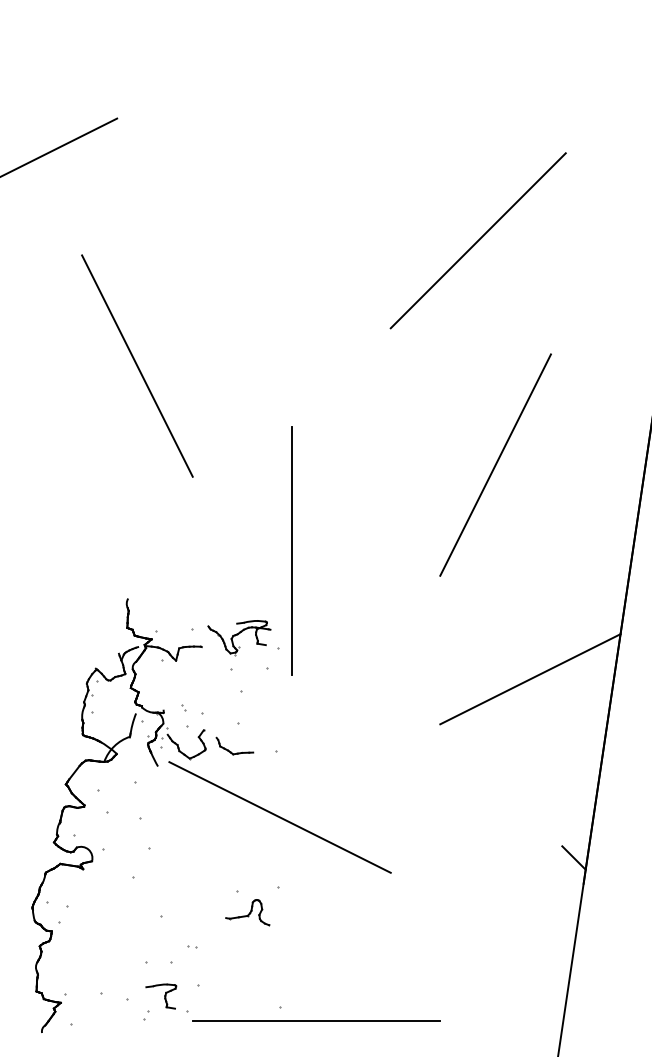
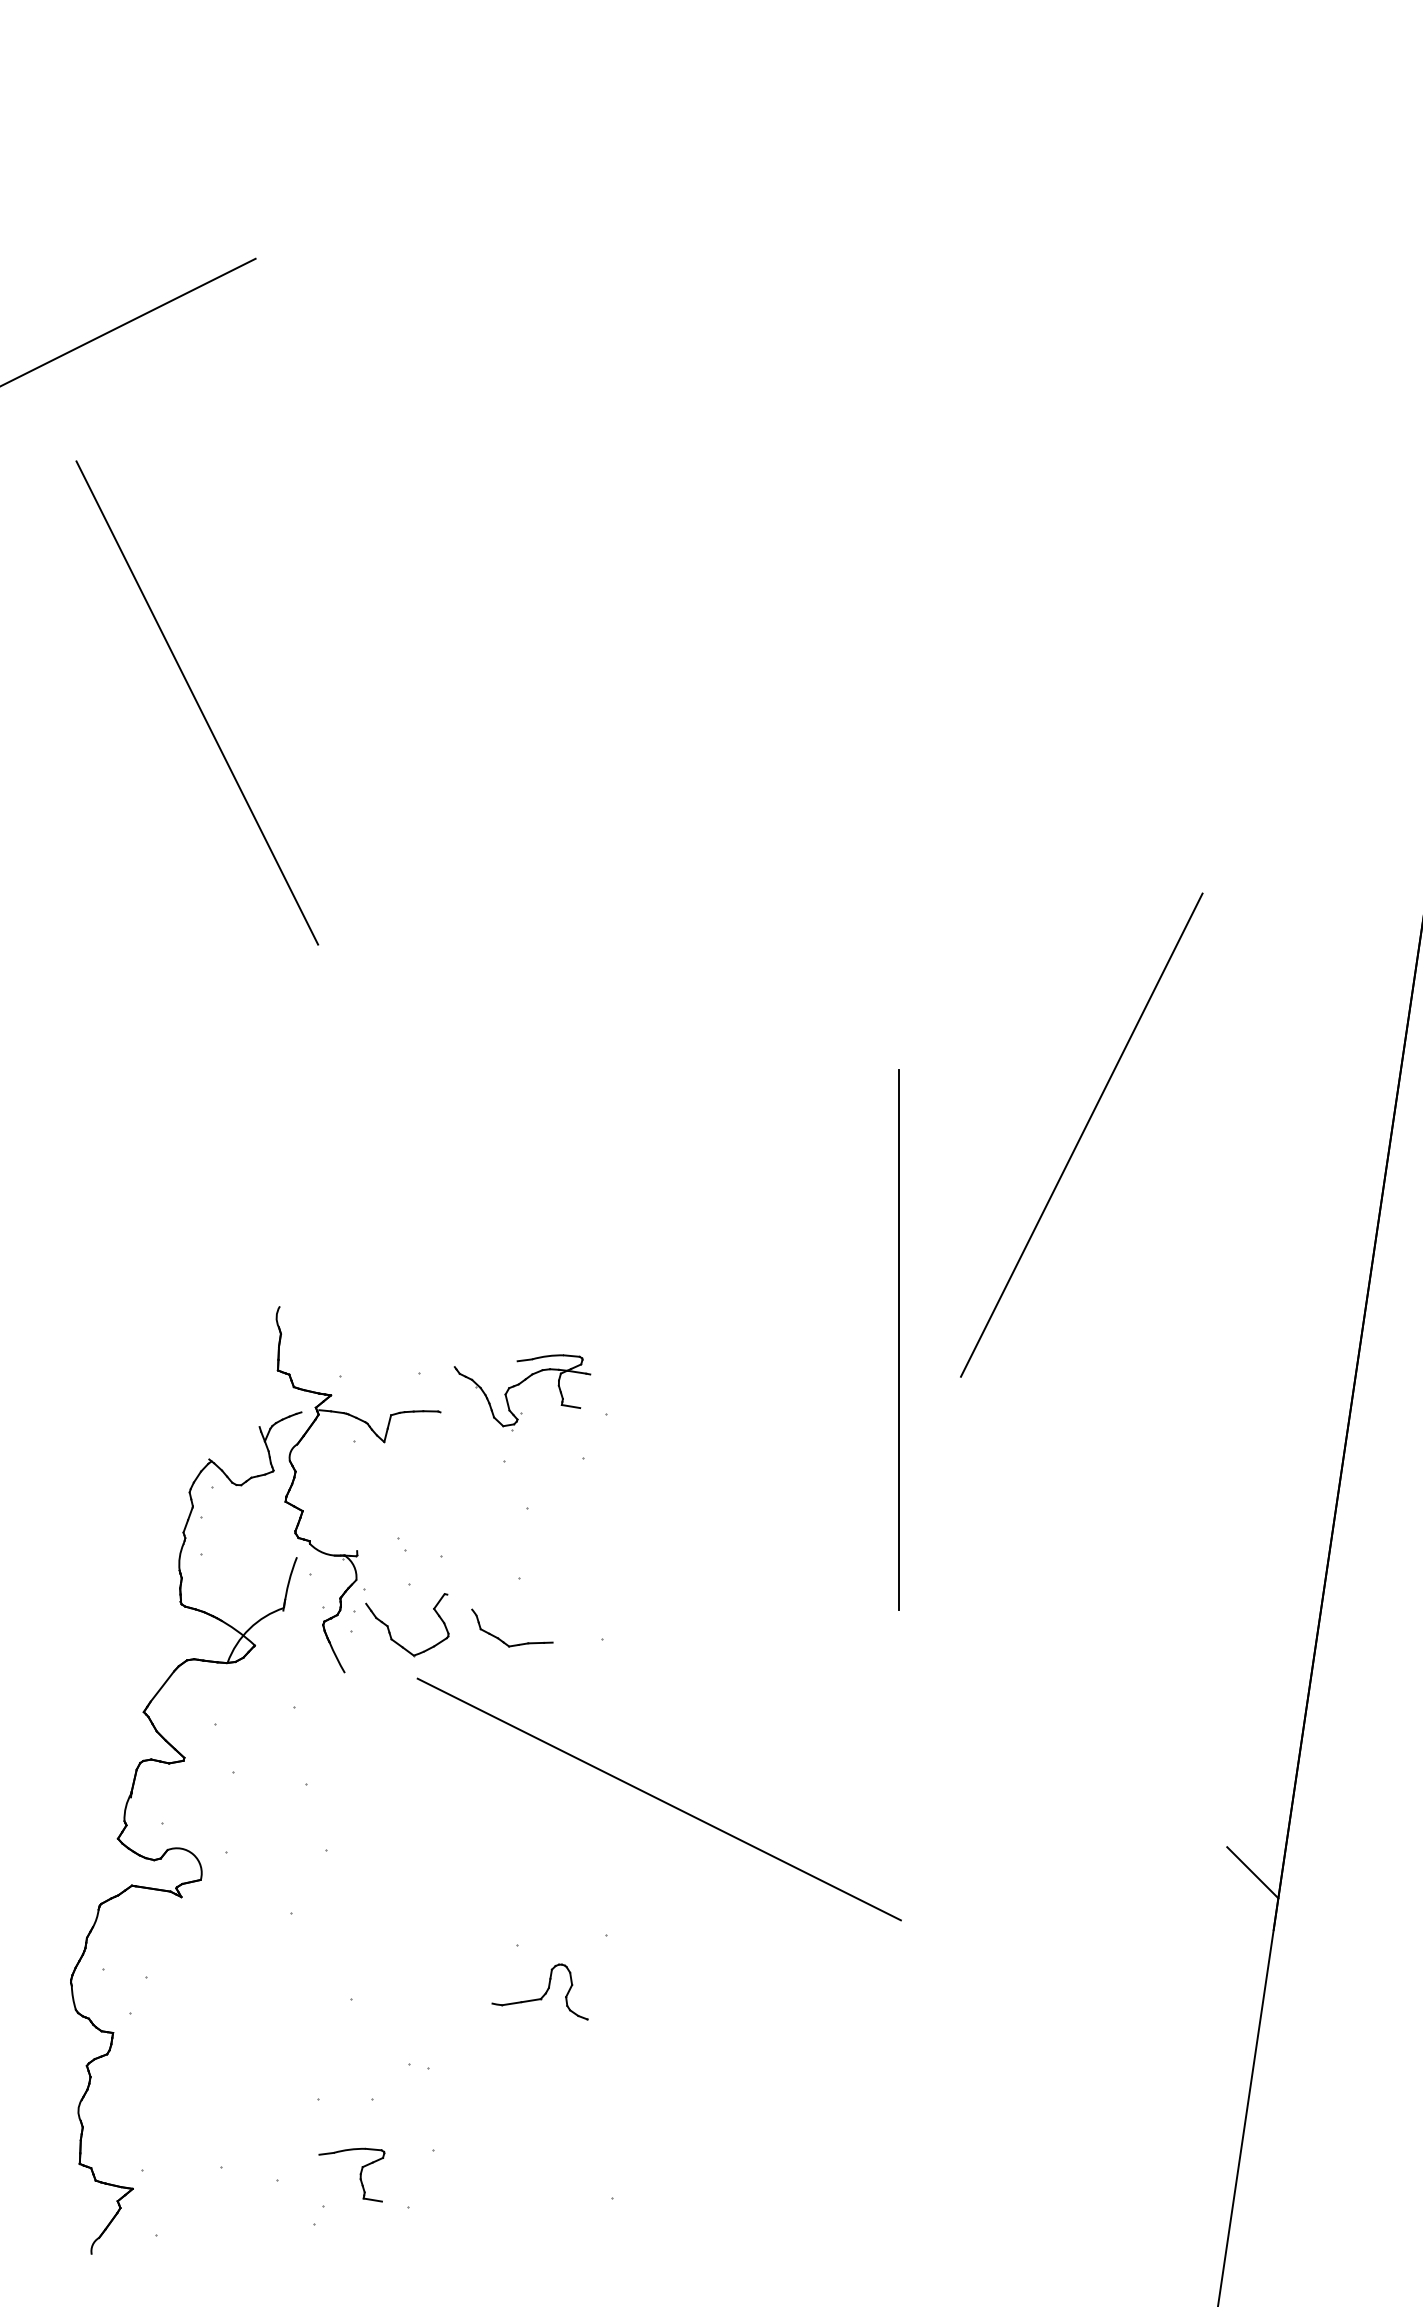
line: (477, 240) -> (1042, 524), removed
line: (137, 365) -> (197, 701), moved
line: (495, 464) -> (1081, 1133), moved
line: (291, 550) -> (898, 1339), moved
line: (530, 679) -> (1157, 1483), removed
line: (279, 817) -> (658, 1799), moved
line: (316, 1021) -> (690, 2229), removed

